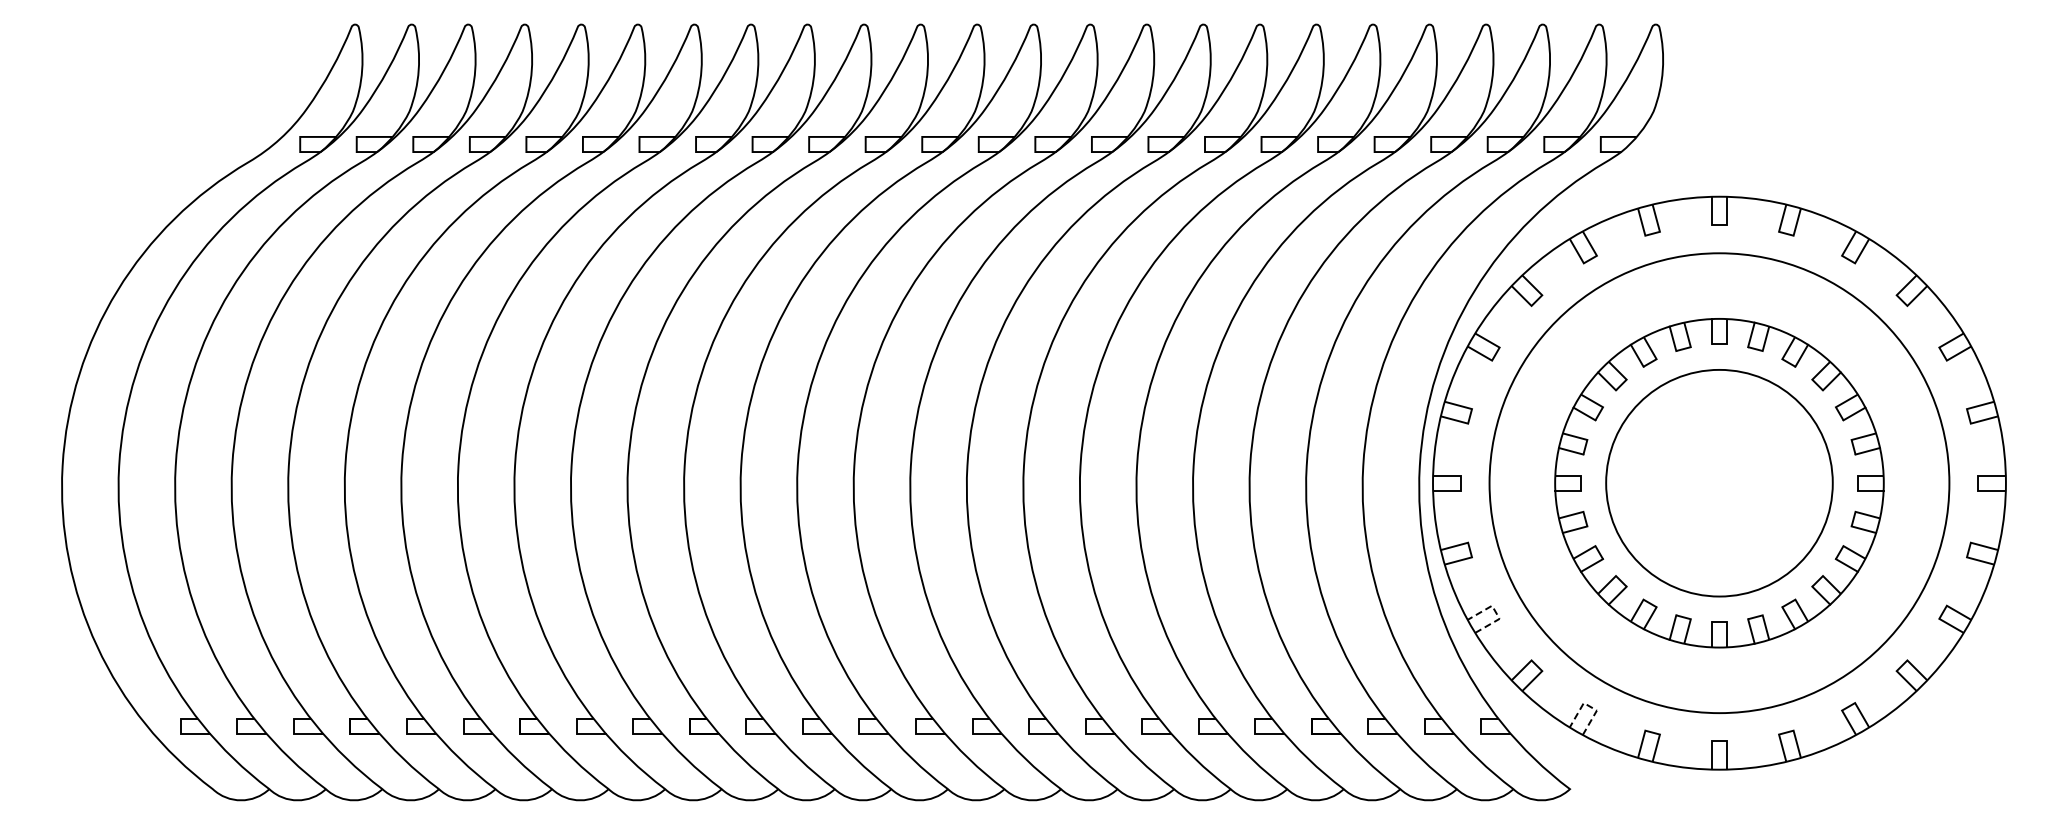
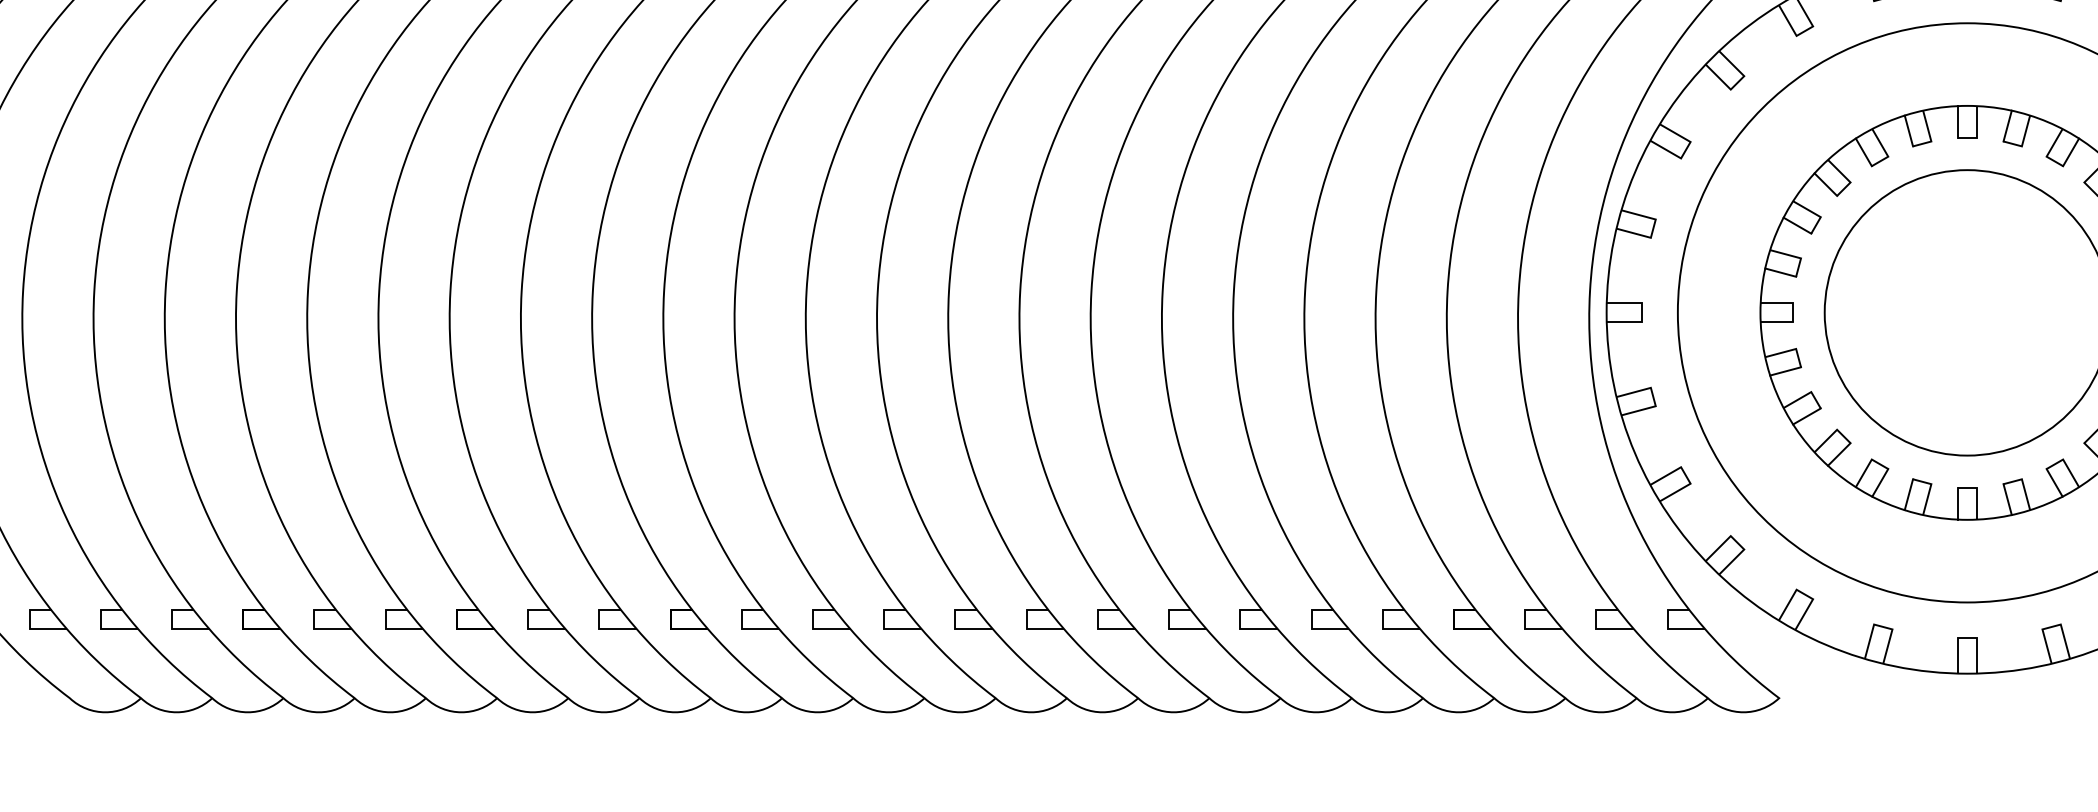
line: (1495, 612) -> (1685, 475), dashed -> solid
line: (1590, 706) -> (1805, 594), dashed -> solid

